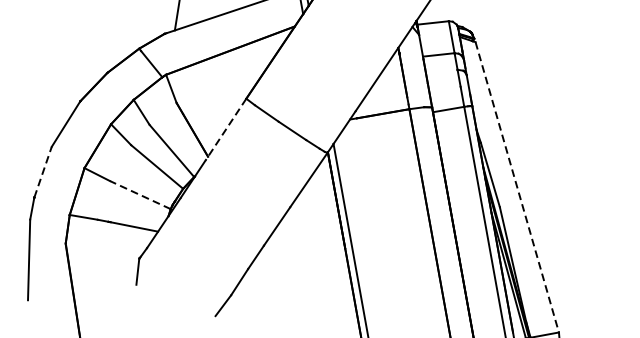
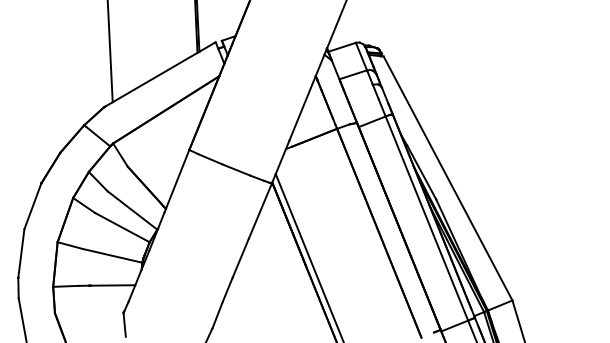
line: (225, 129) -> (176, 181), dashed -> solid
line: (43, 172) -> (21, 253), dashed -> solid
line: (517, 187) -> (448, 178), dashed -> solid
line: (140, 194) -> (112, 255), dashed -> solid

